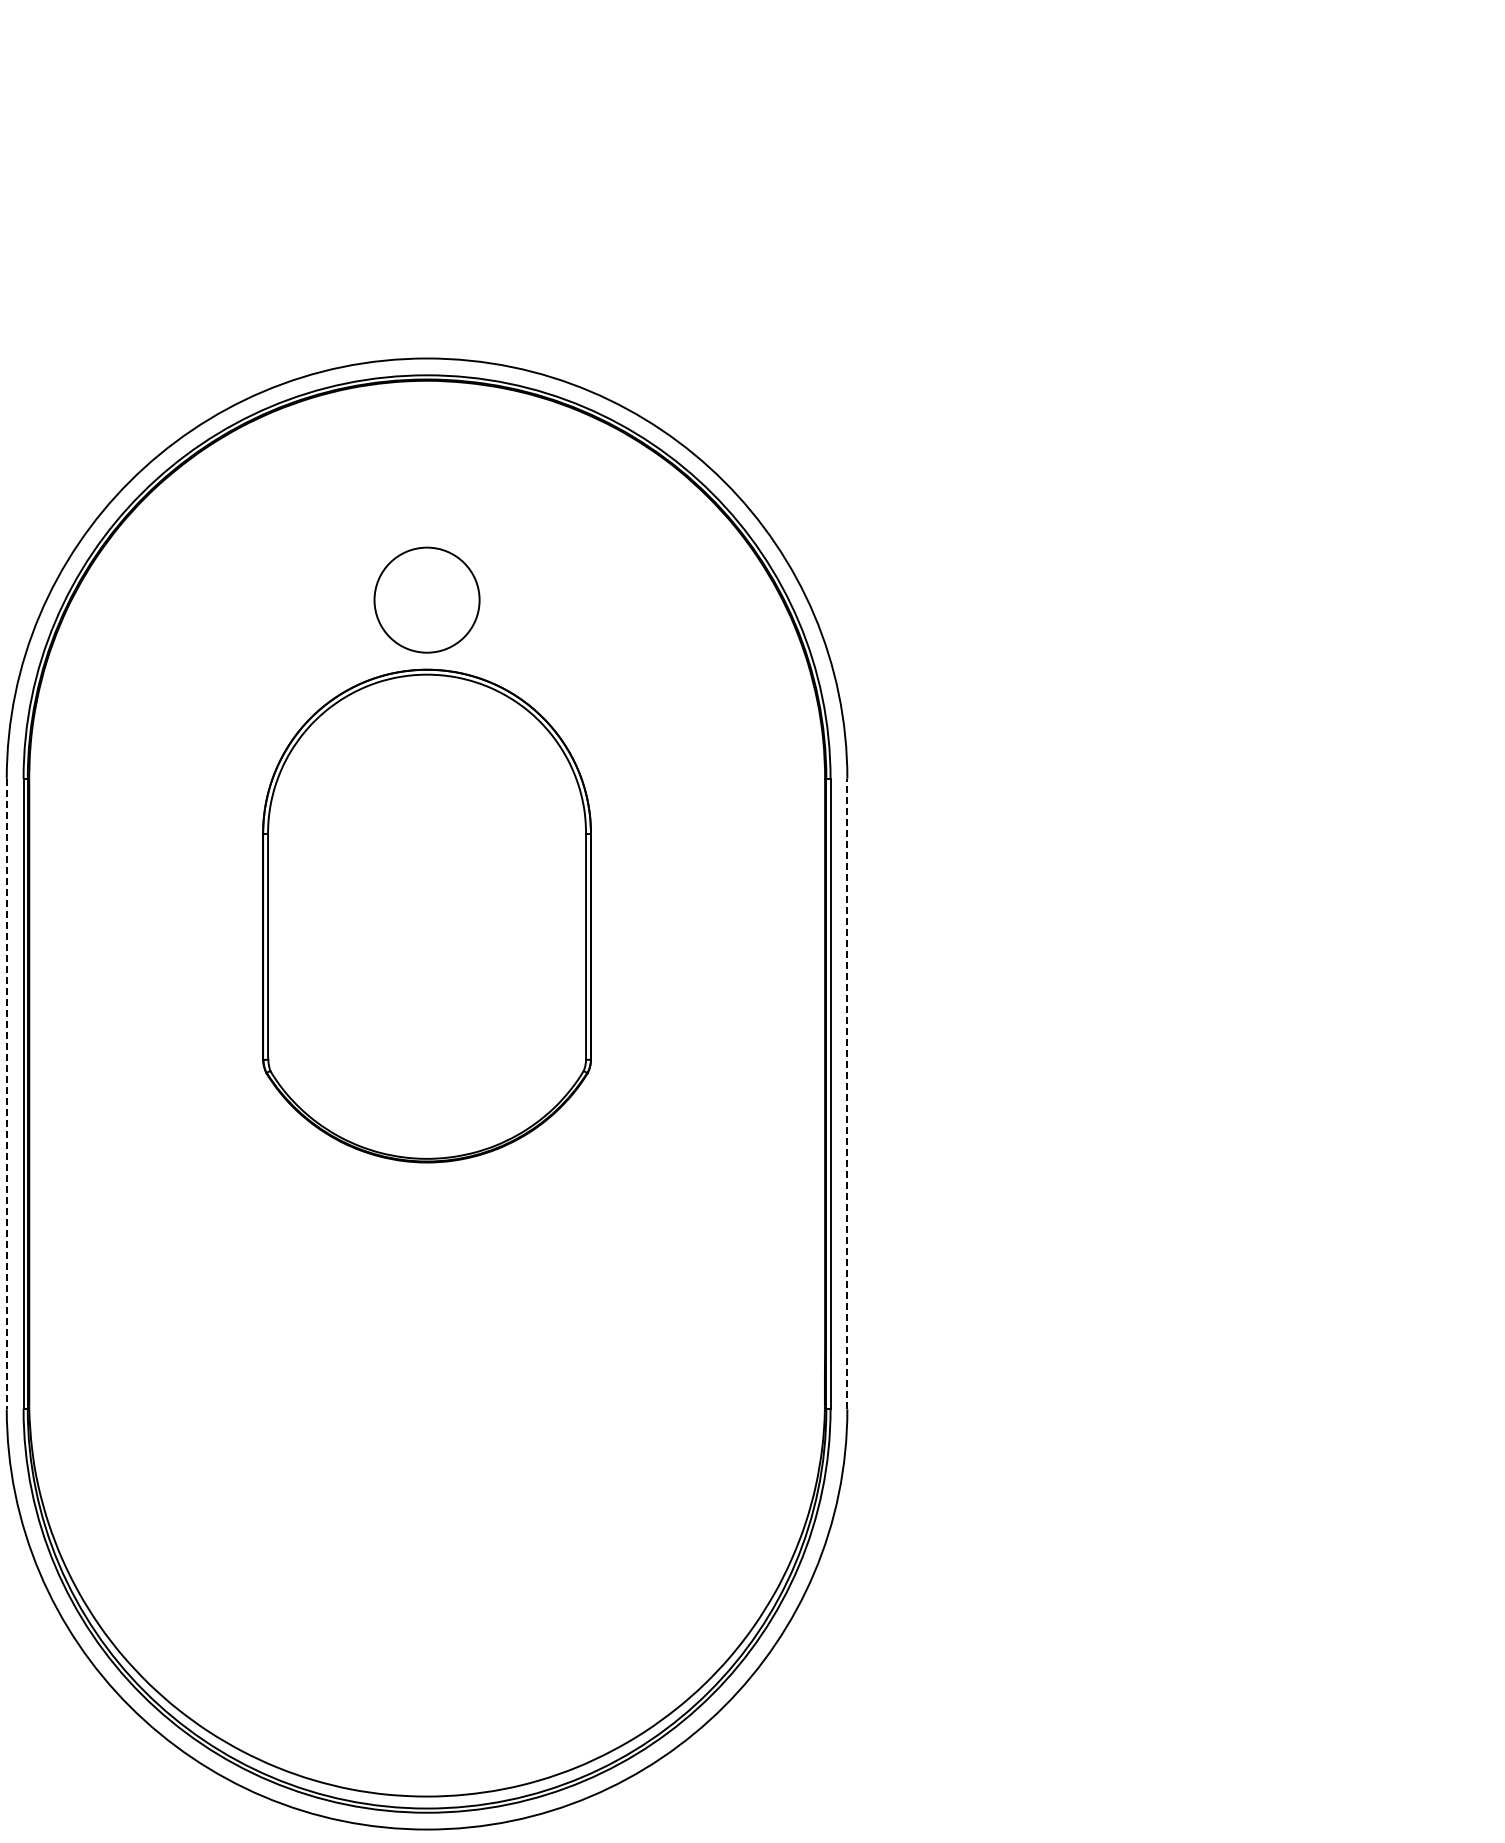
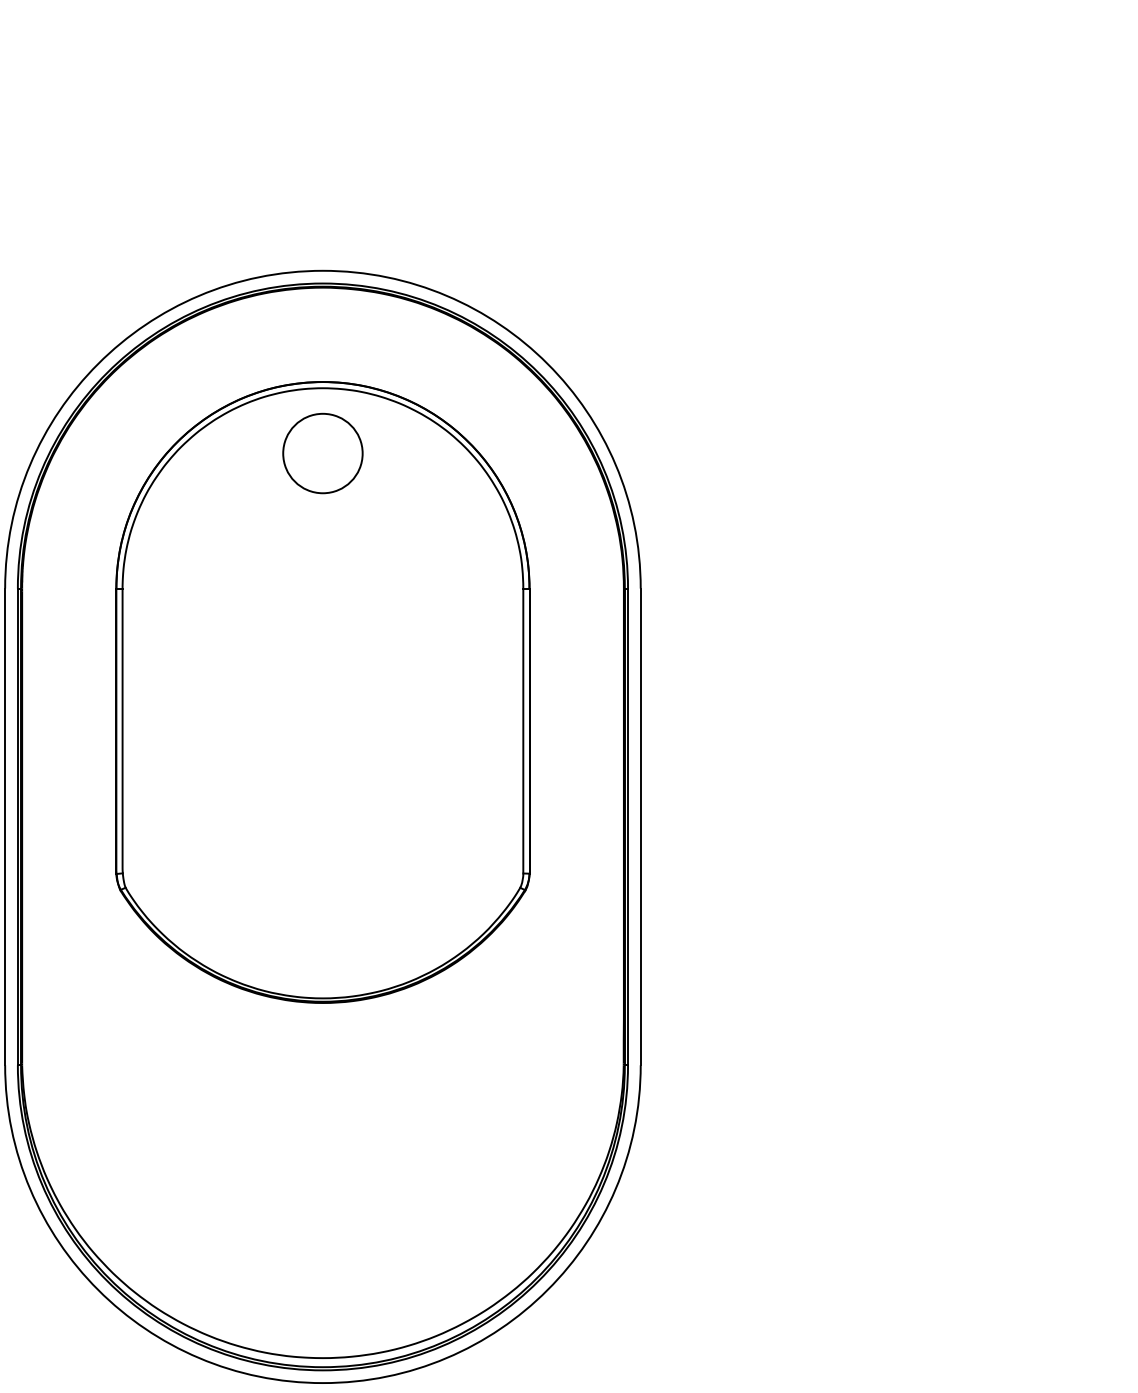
part: (426, 915) -> (322, 691), size x1.67
line: (847, 1093) -> (640, 826), dashed -> solid
line: (6, 1094) -> (4, 827), dashed -> solid

